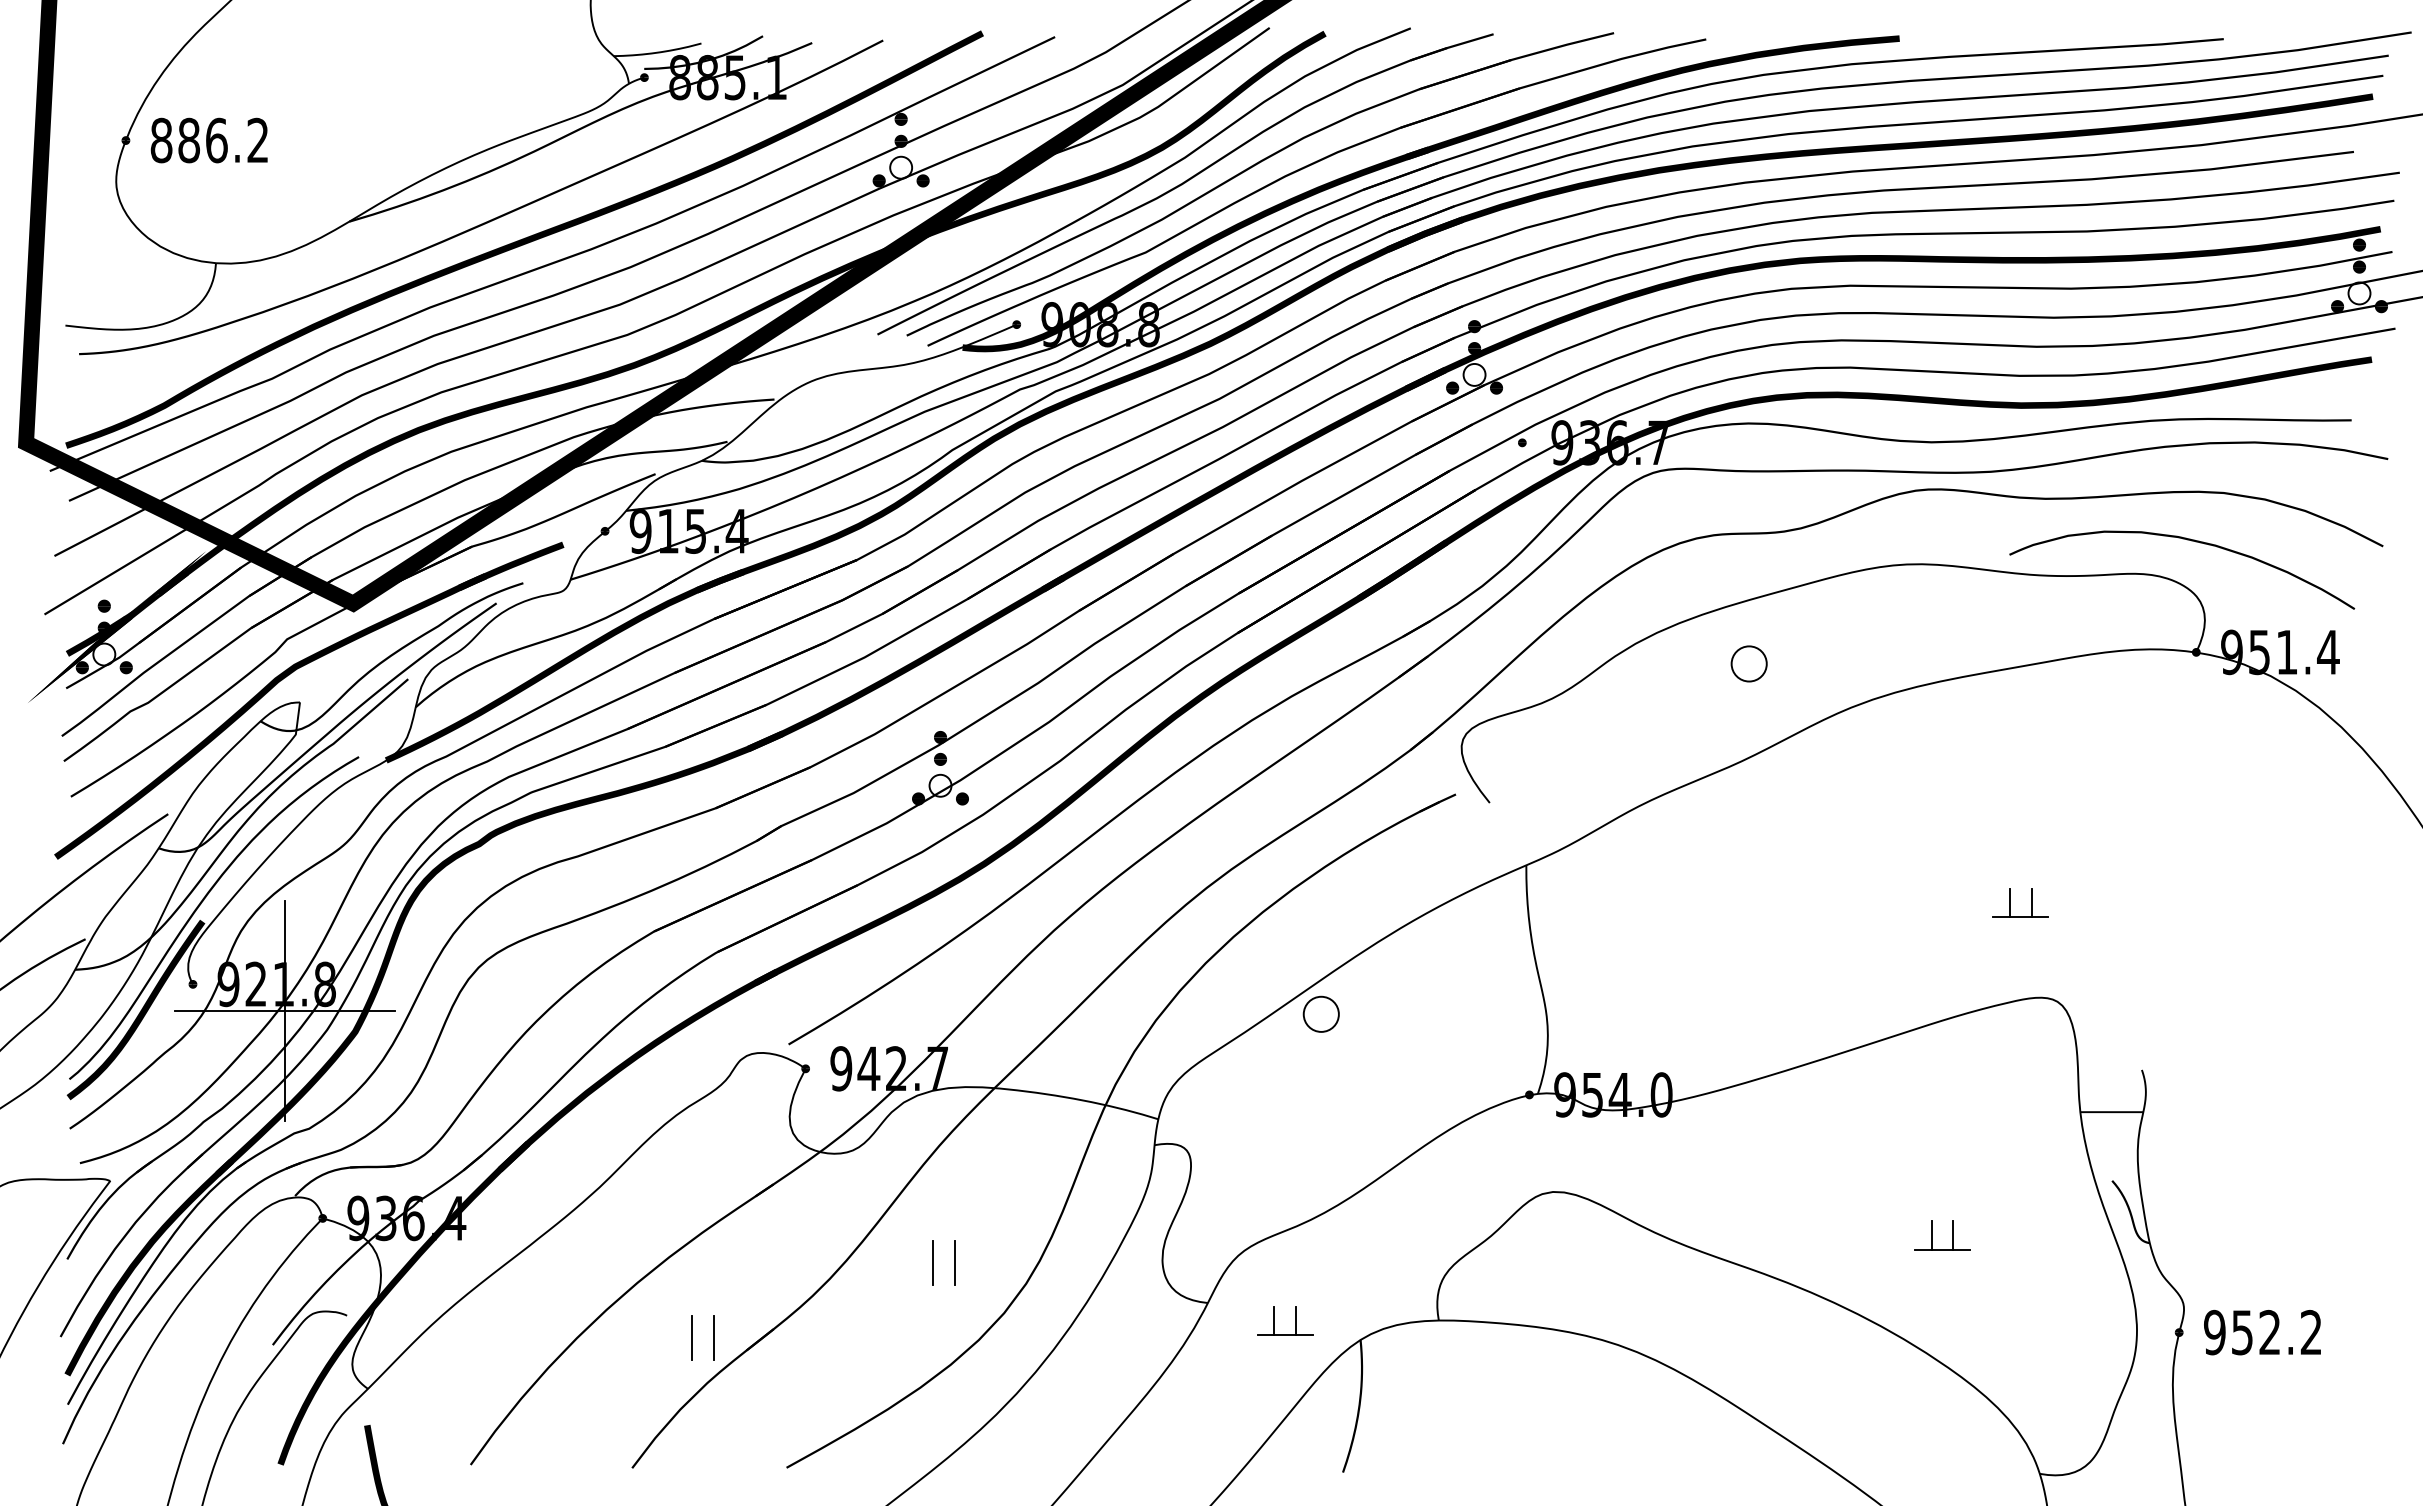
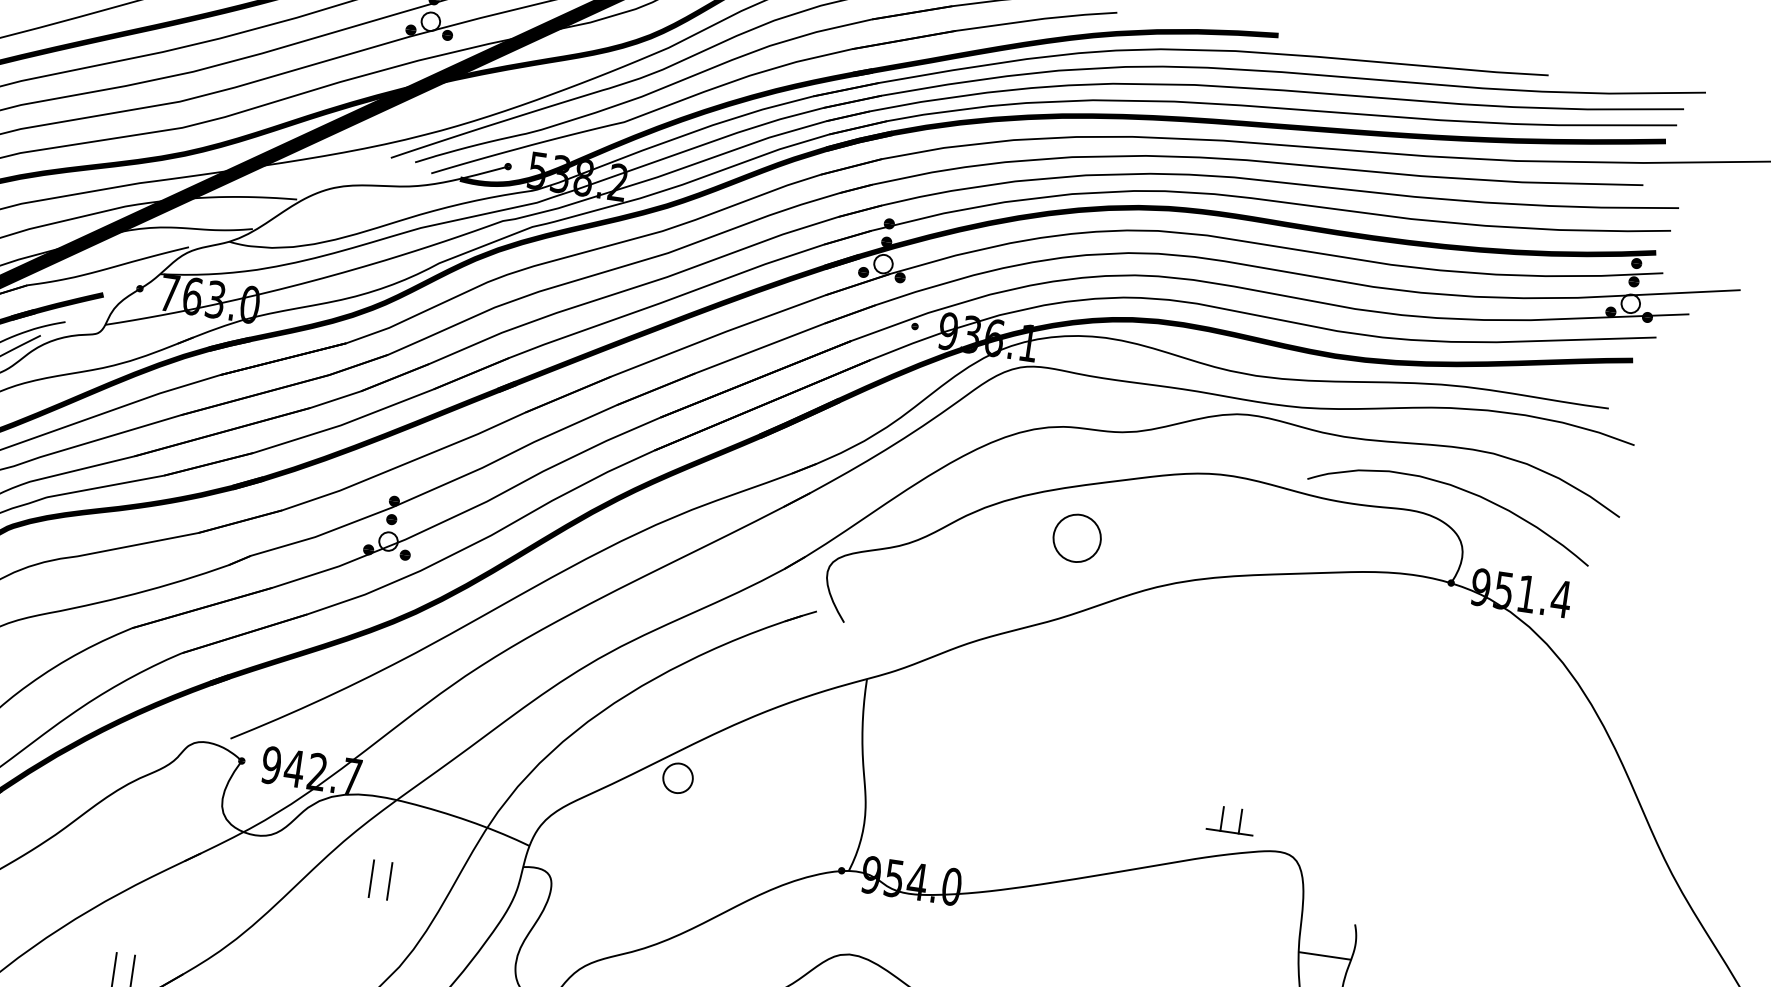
text: (1100, 324) -> (577, 176), 908.8 -> 538.2
text: (1658, 442) -> (1028, 342), 936.7 -> 936.1
text: (688, 530) -> (209, 298), 915.4 -> 763.0
circle: (1748, 663) -> (1076, 537), size x1.6
part: (2010, 902) -> (1222, 818), moved
part: (933, 1262) -> (371, 878), moved

